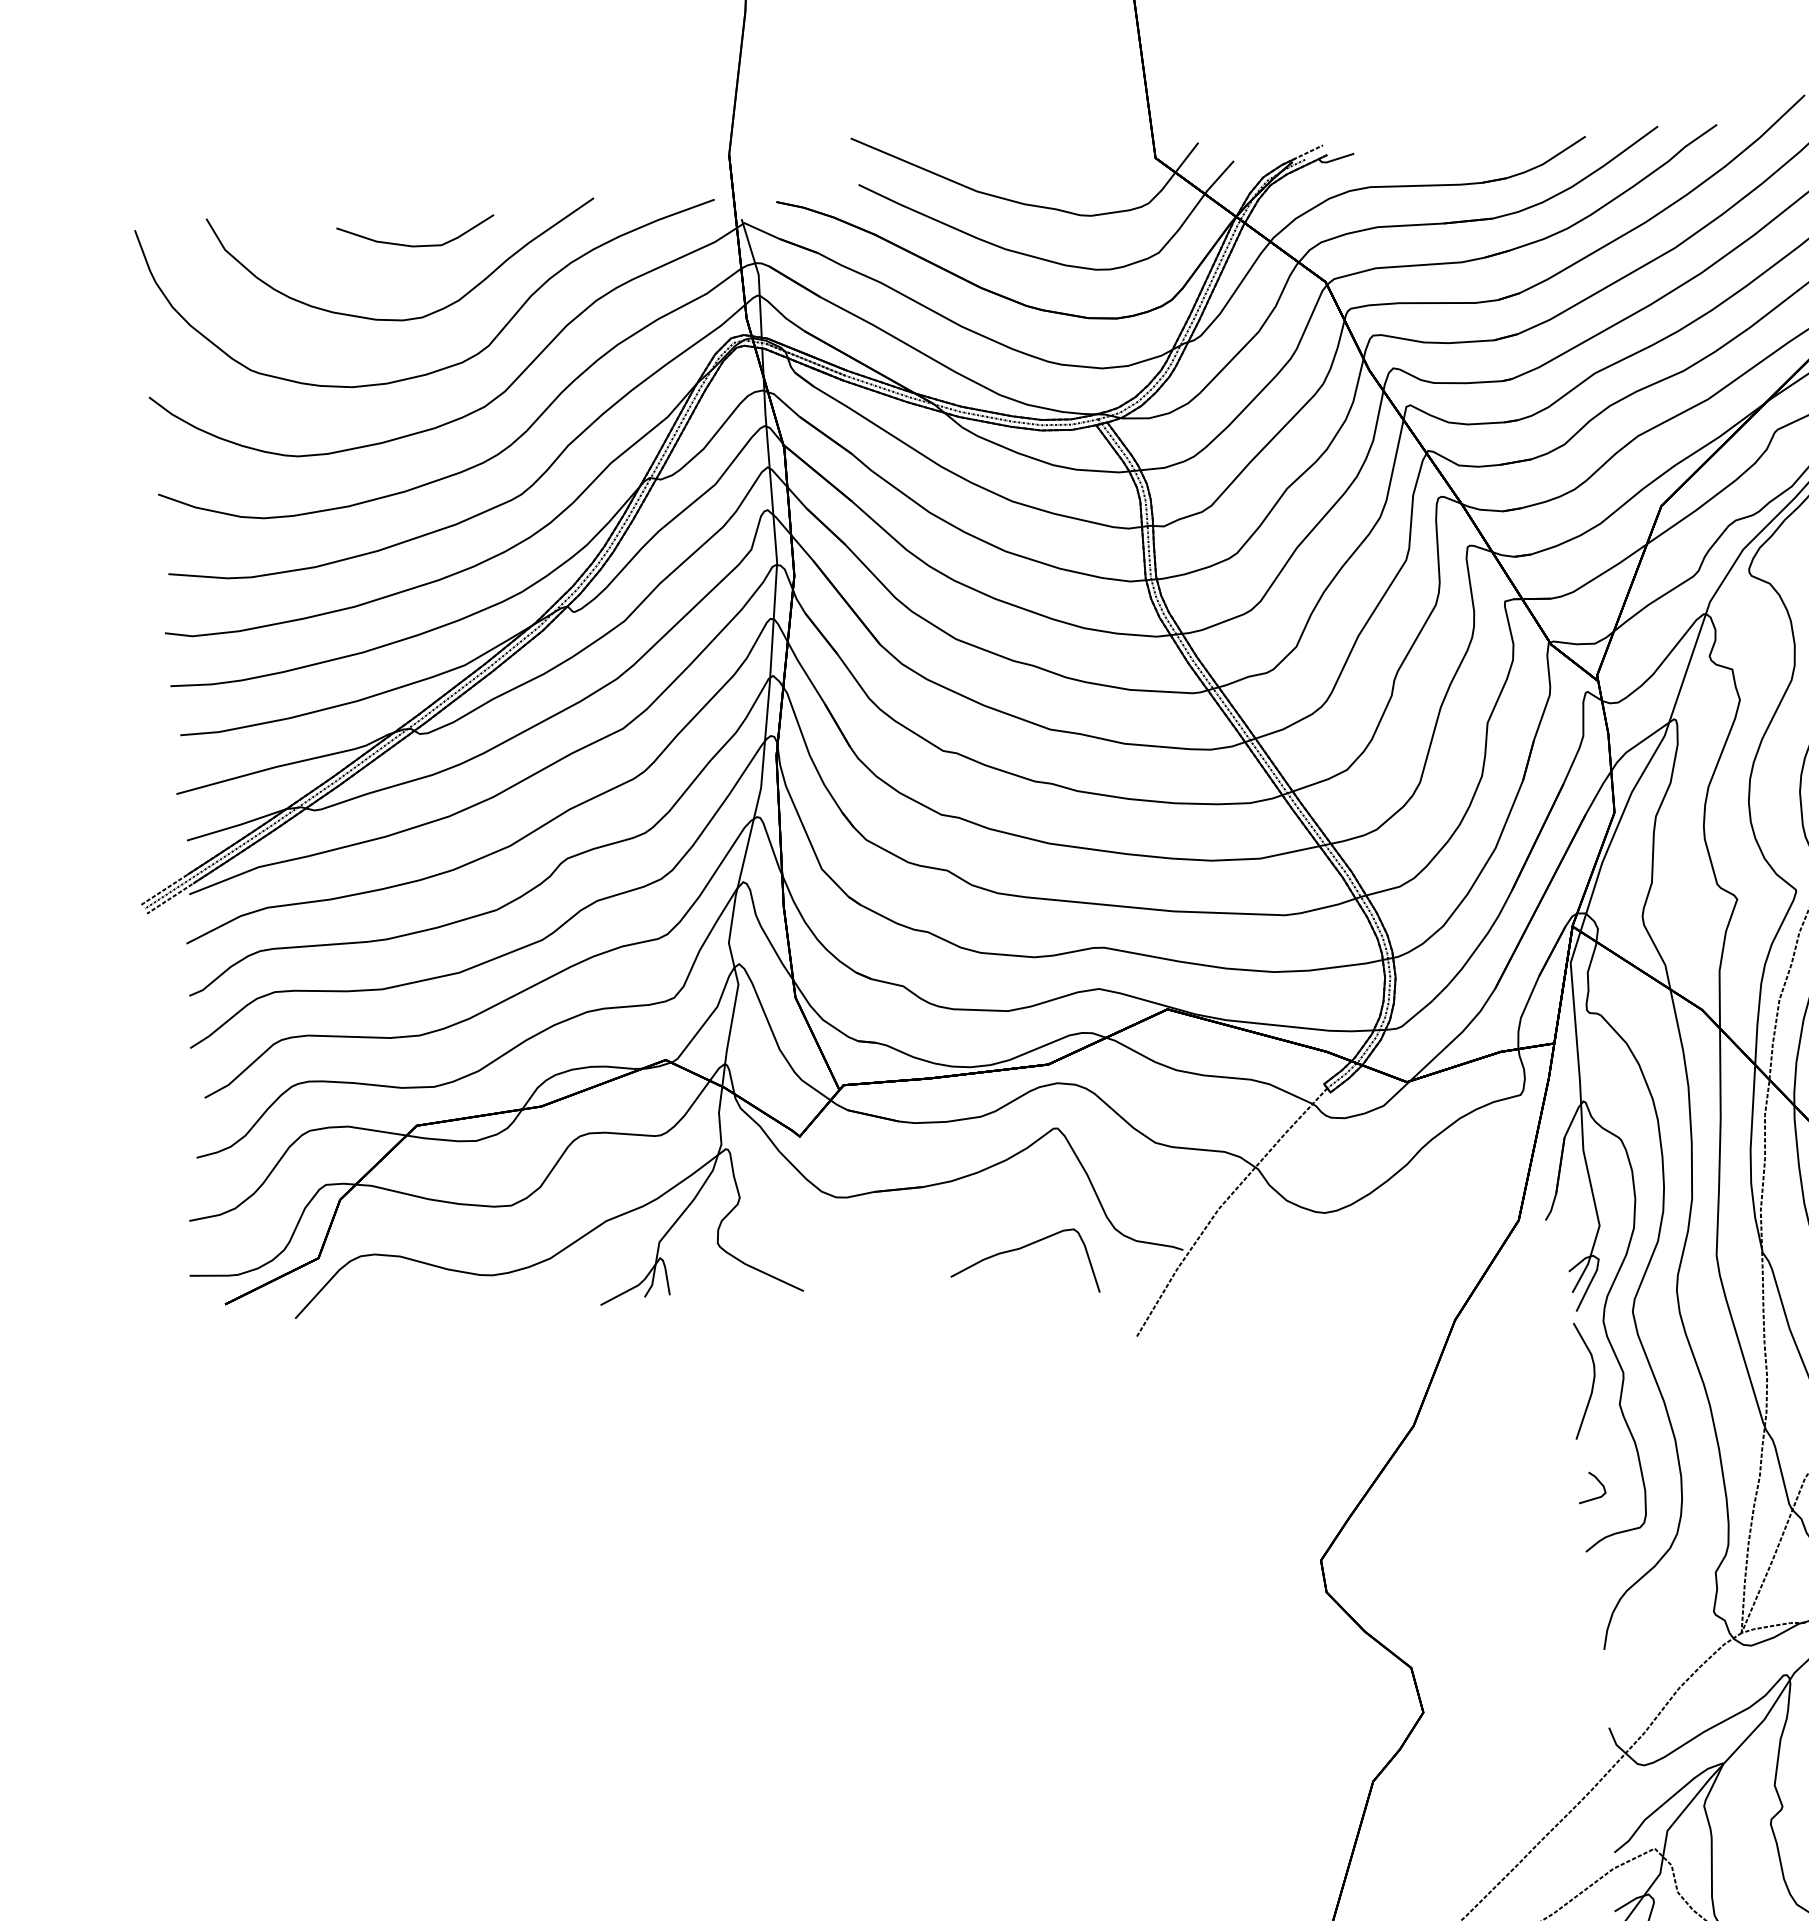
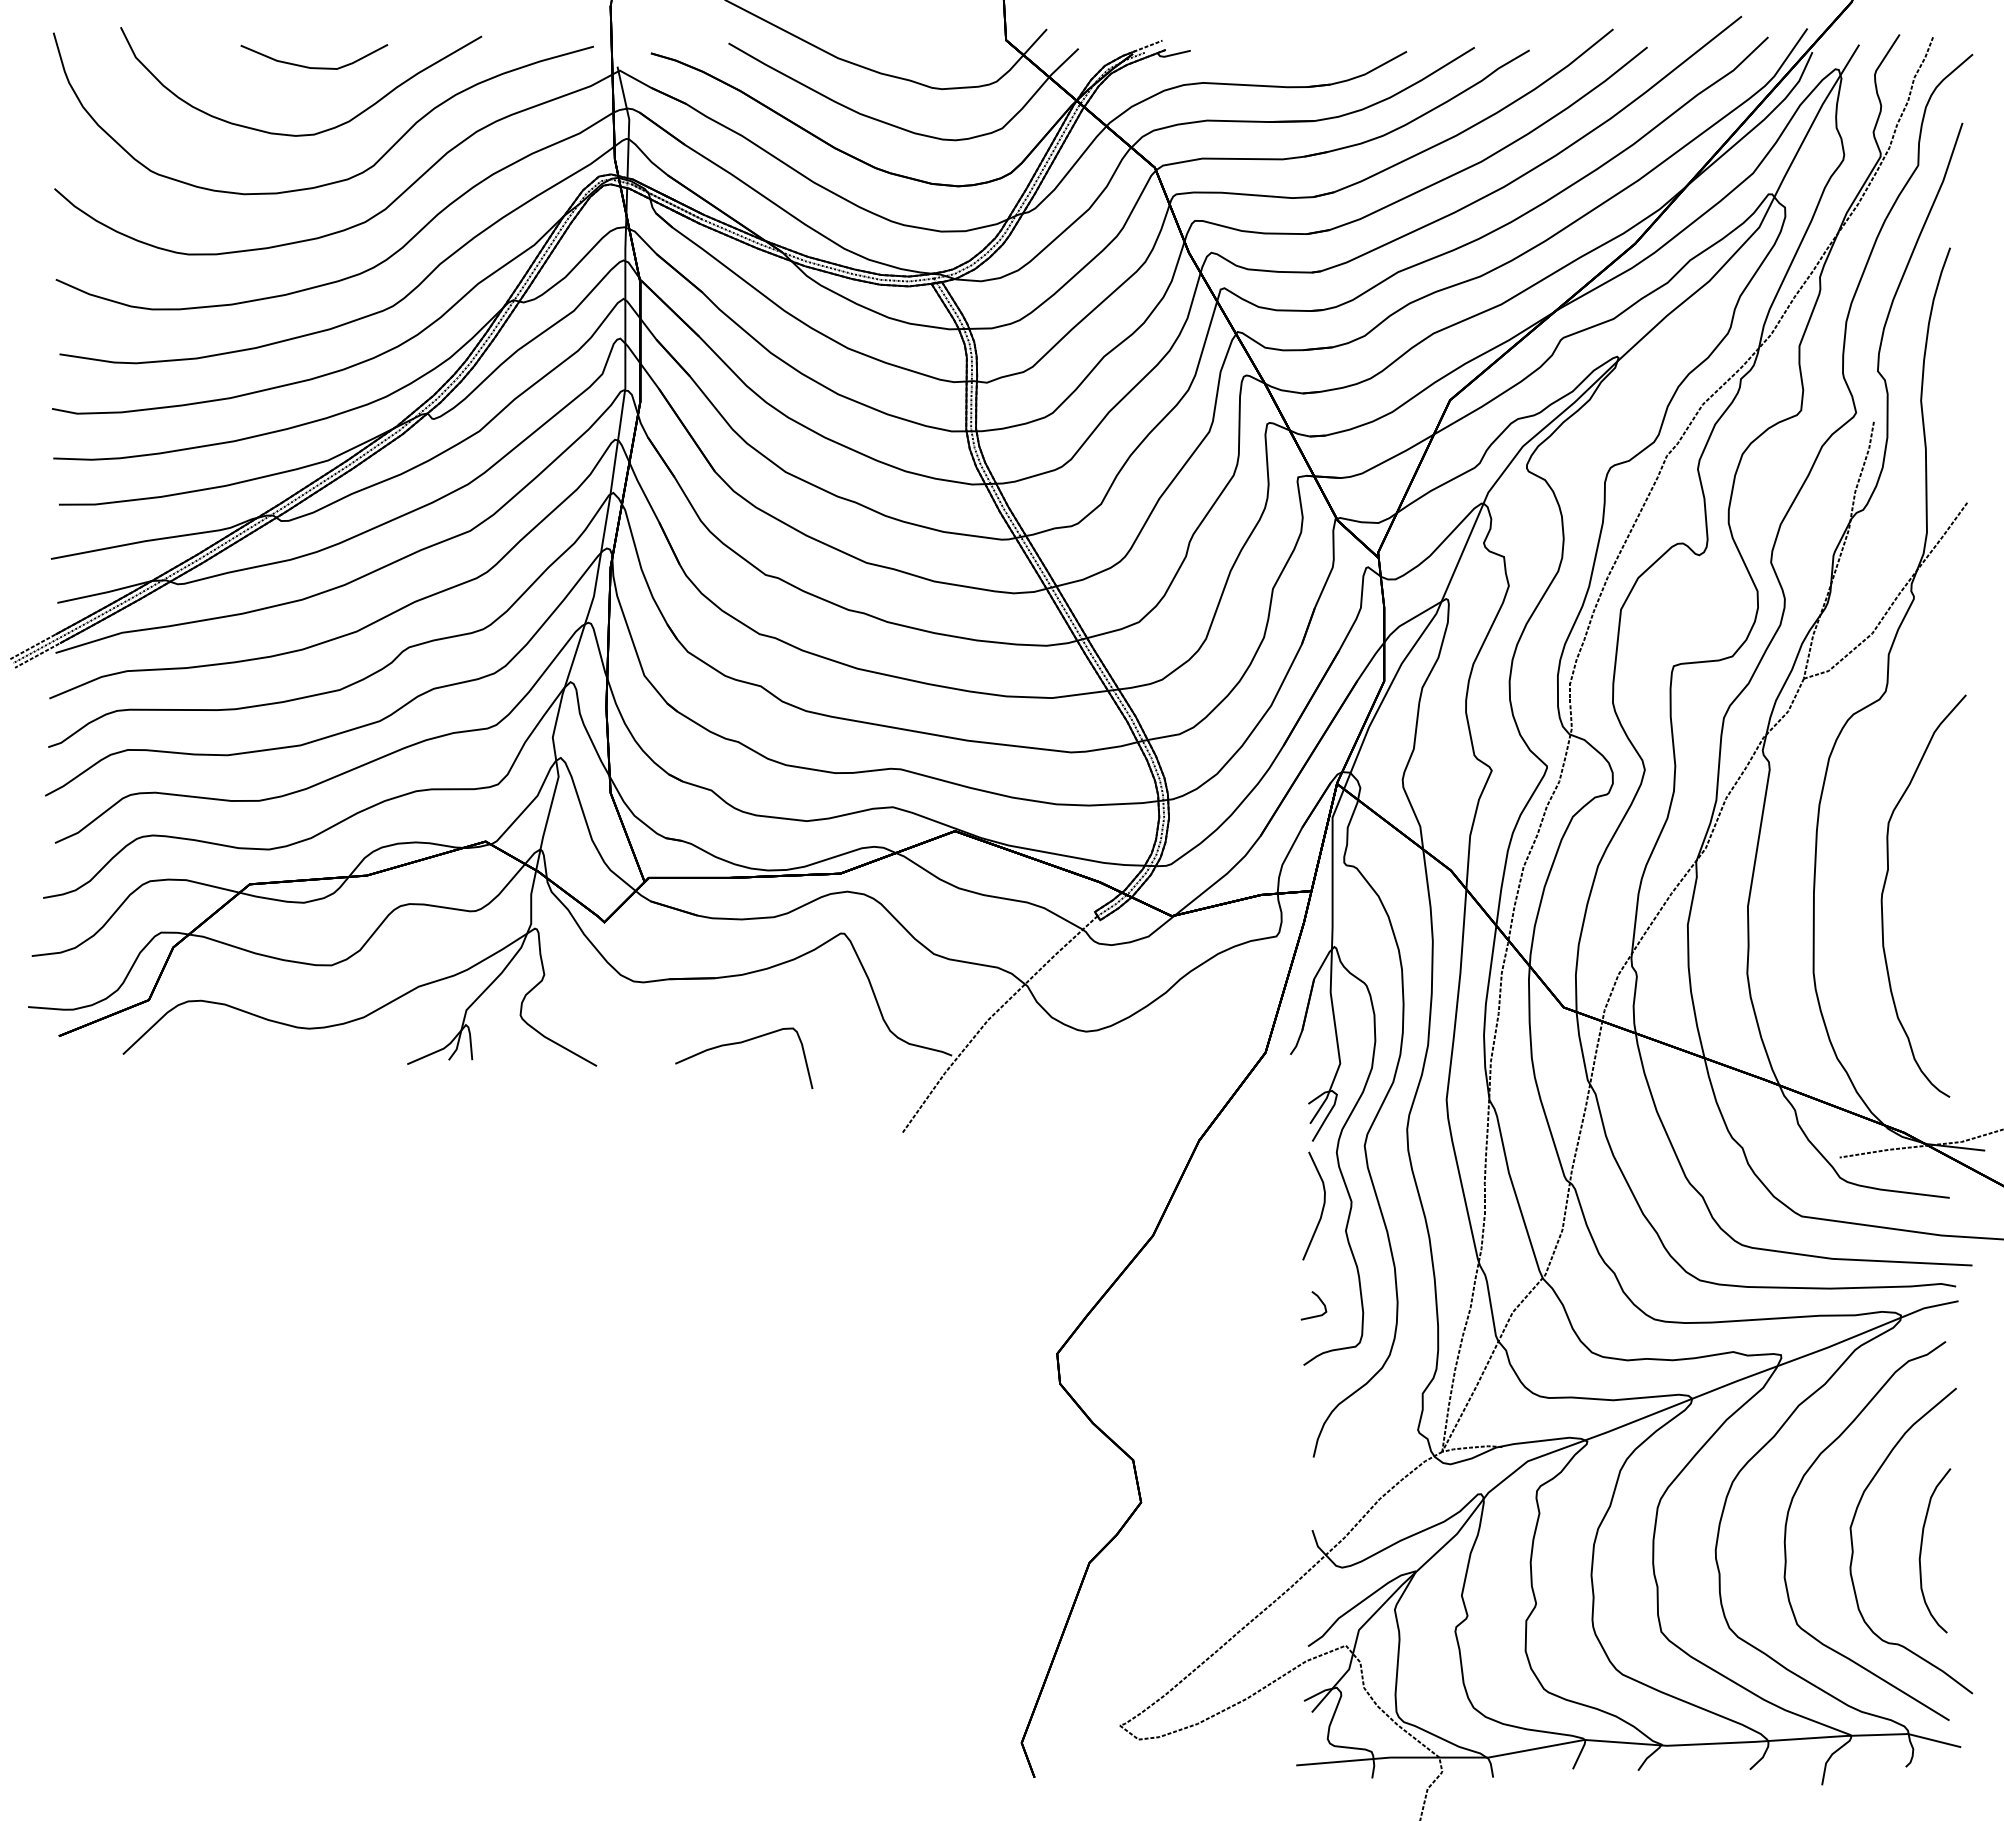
part: (1019, 1249) -> (741, 1043), moved

